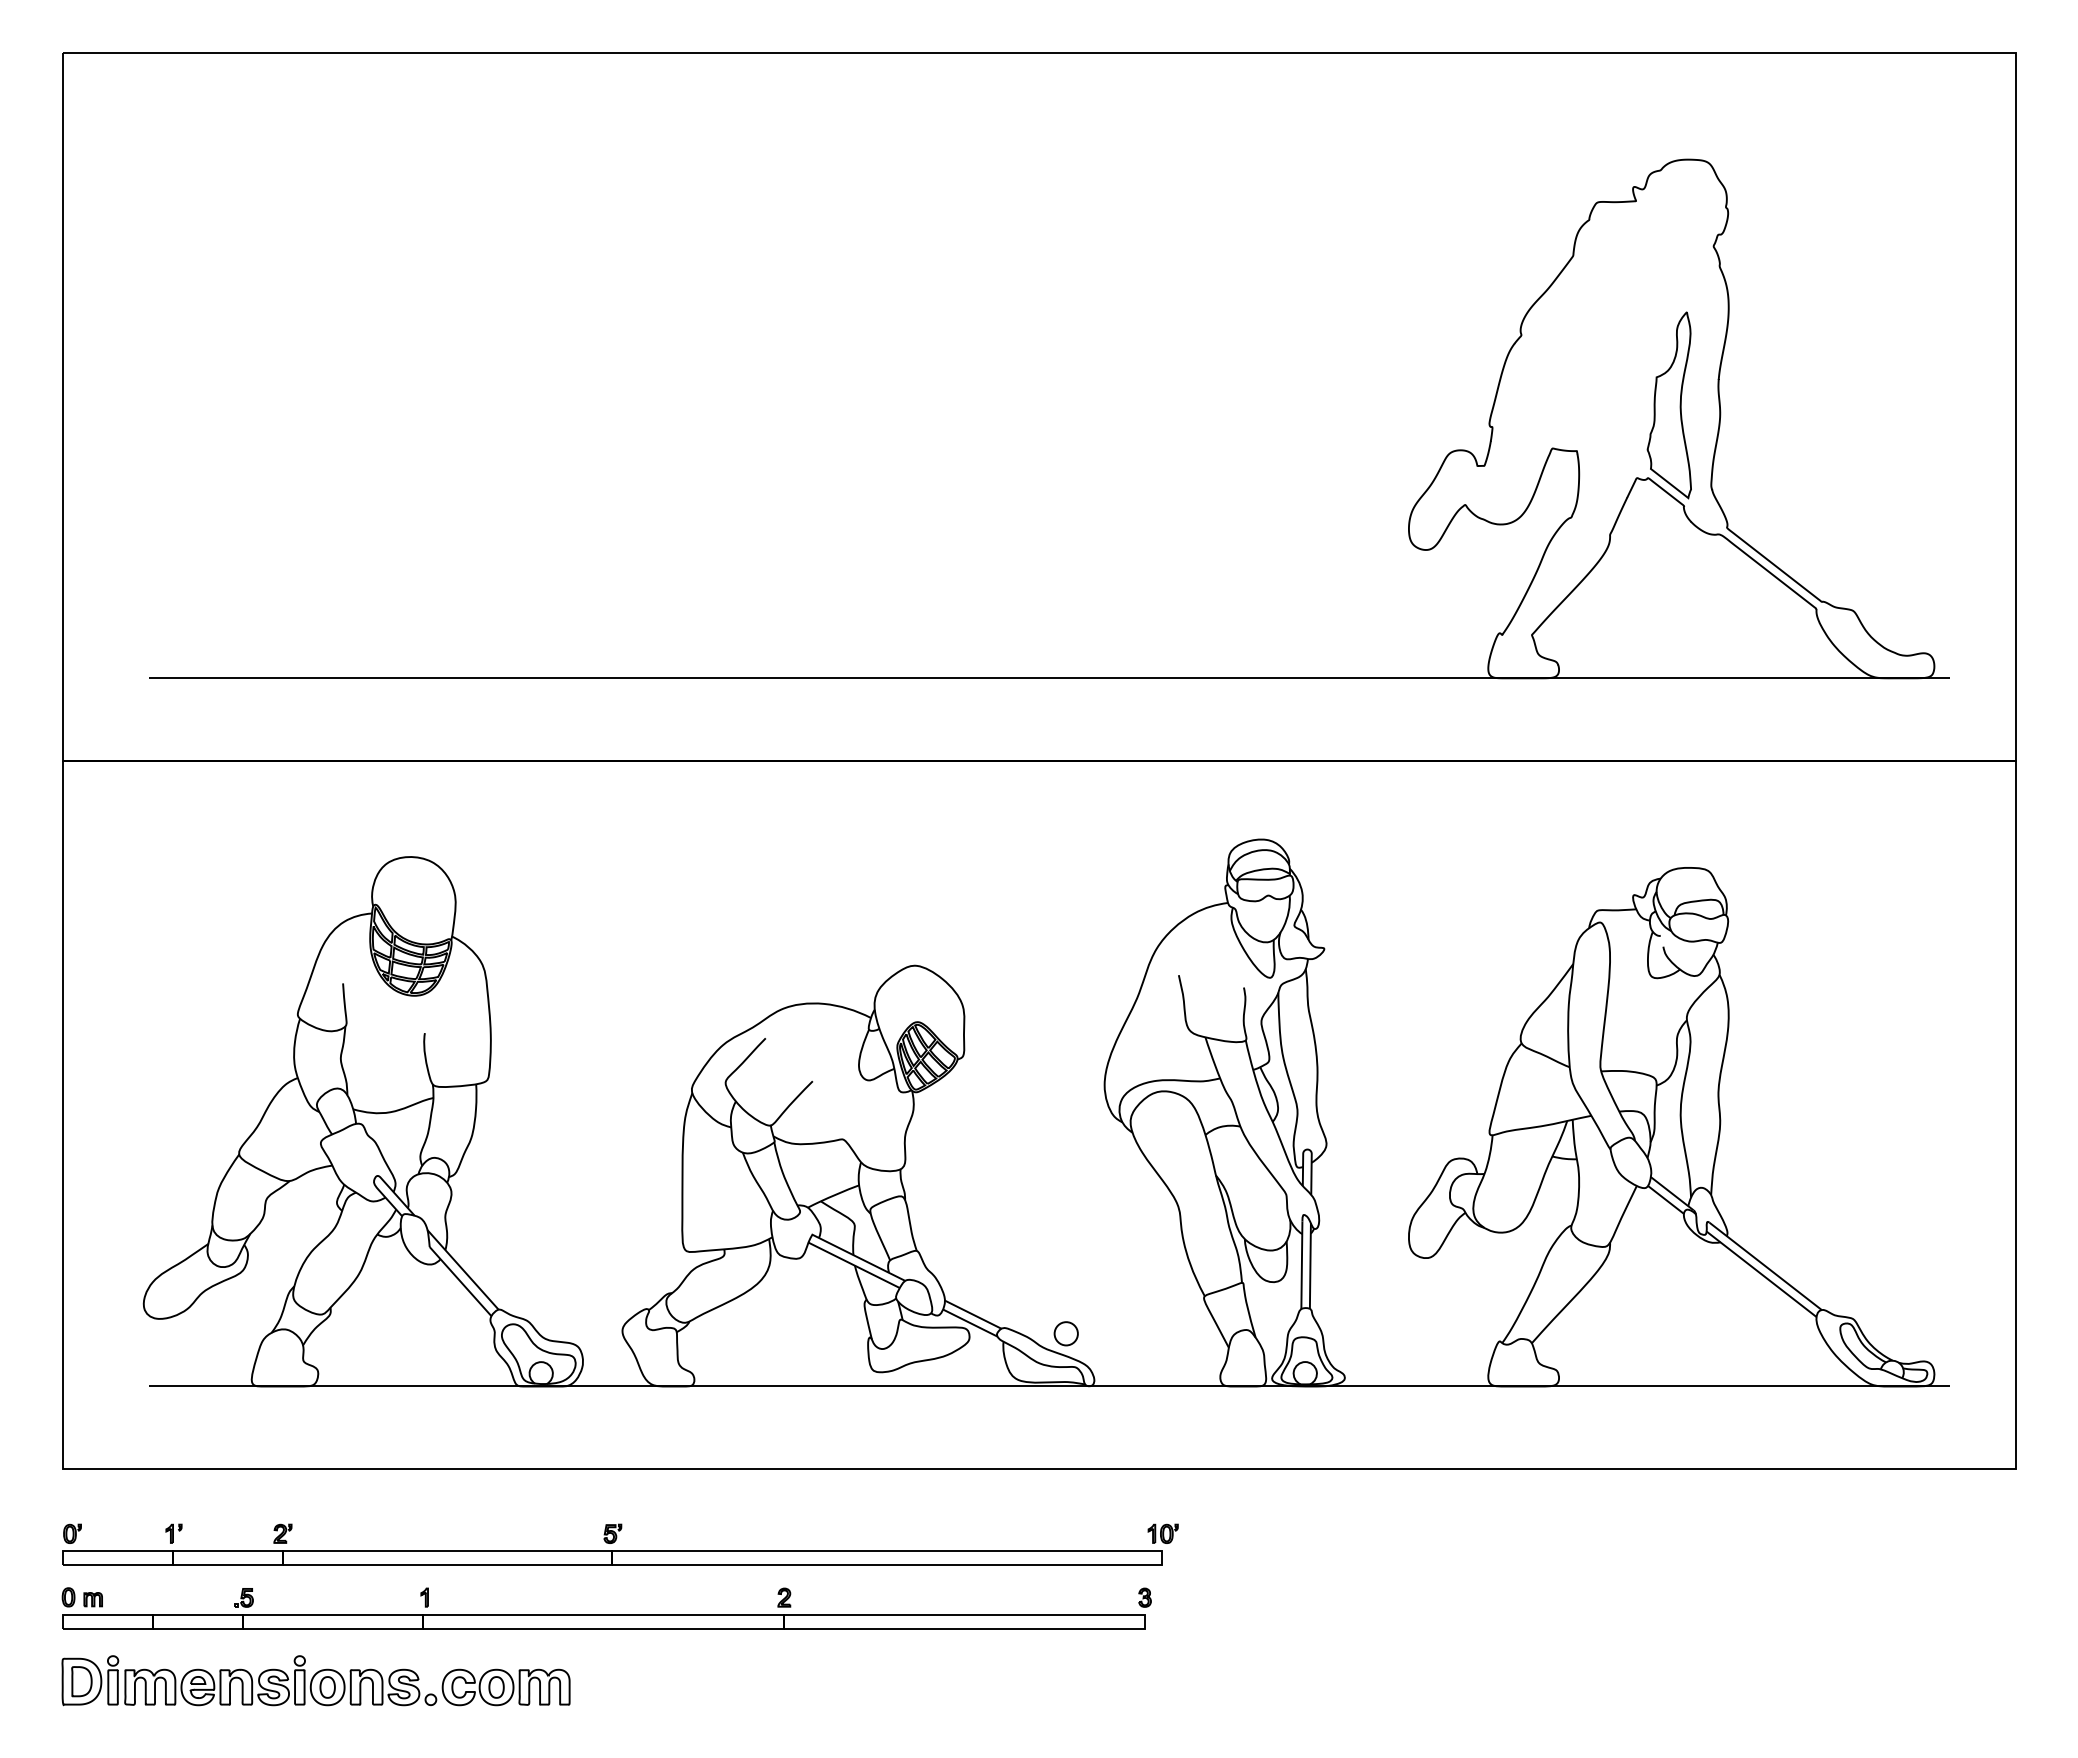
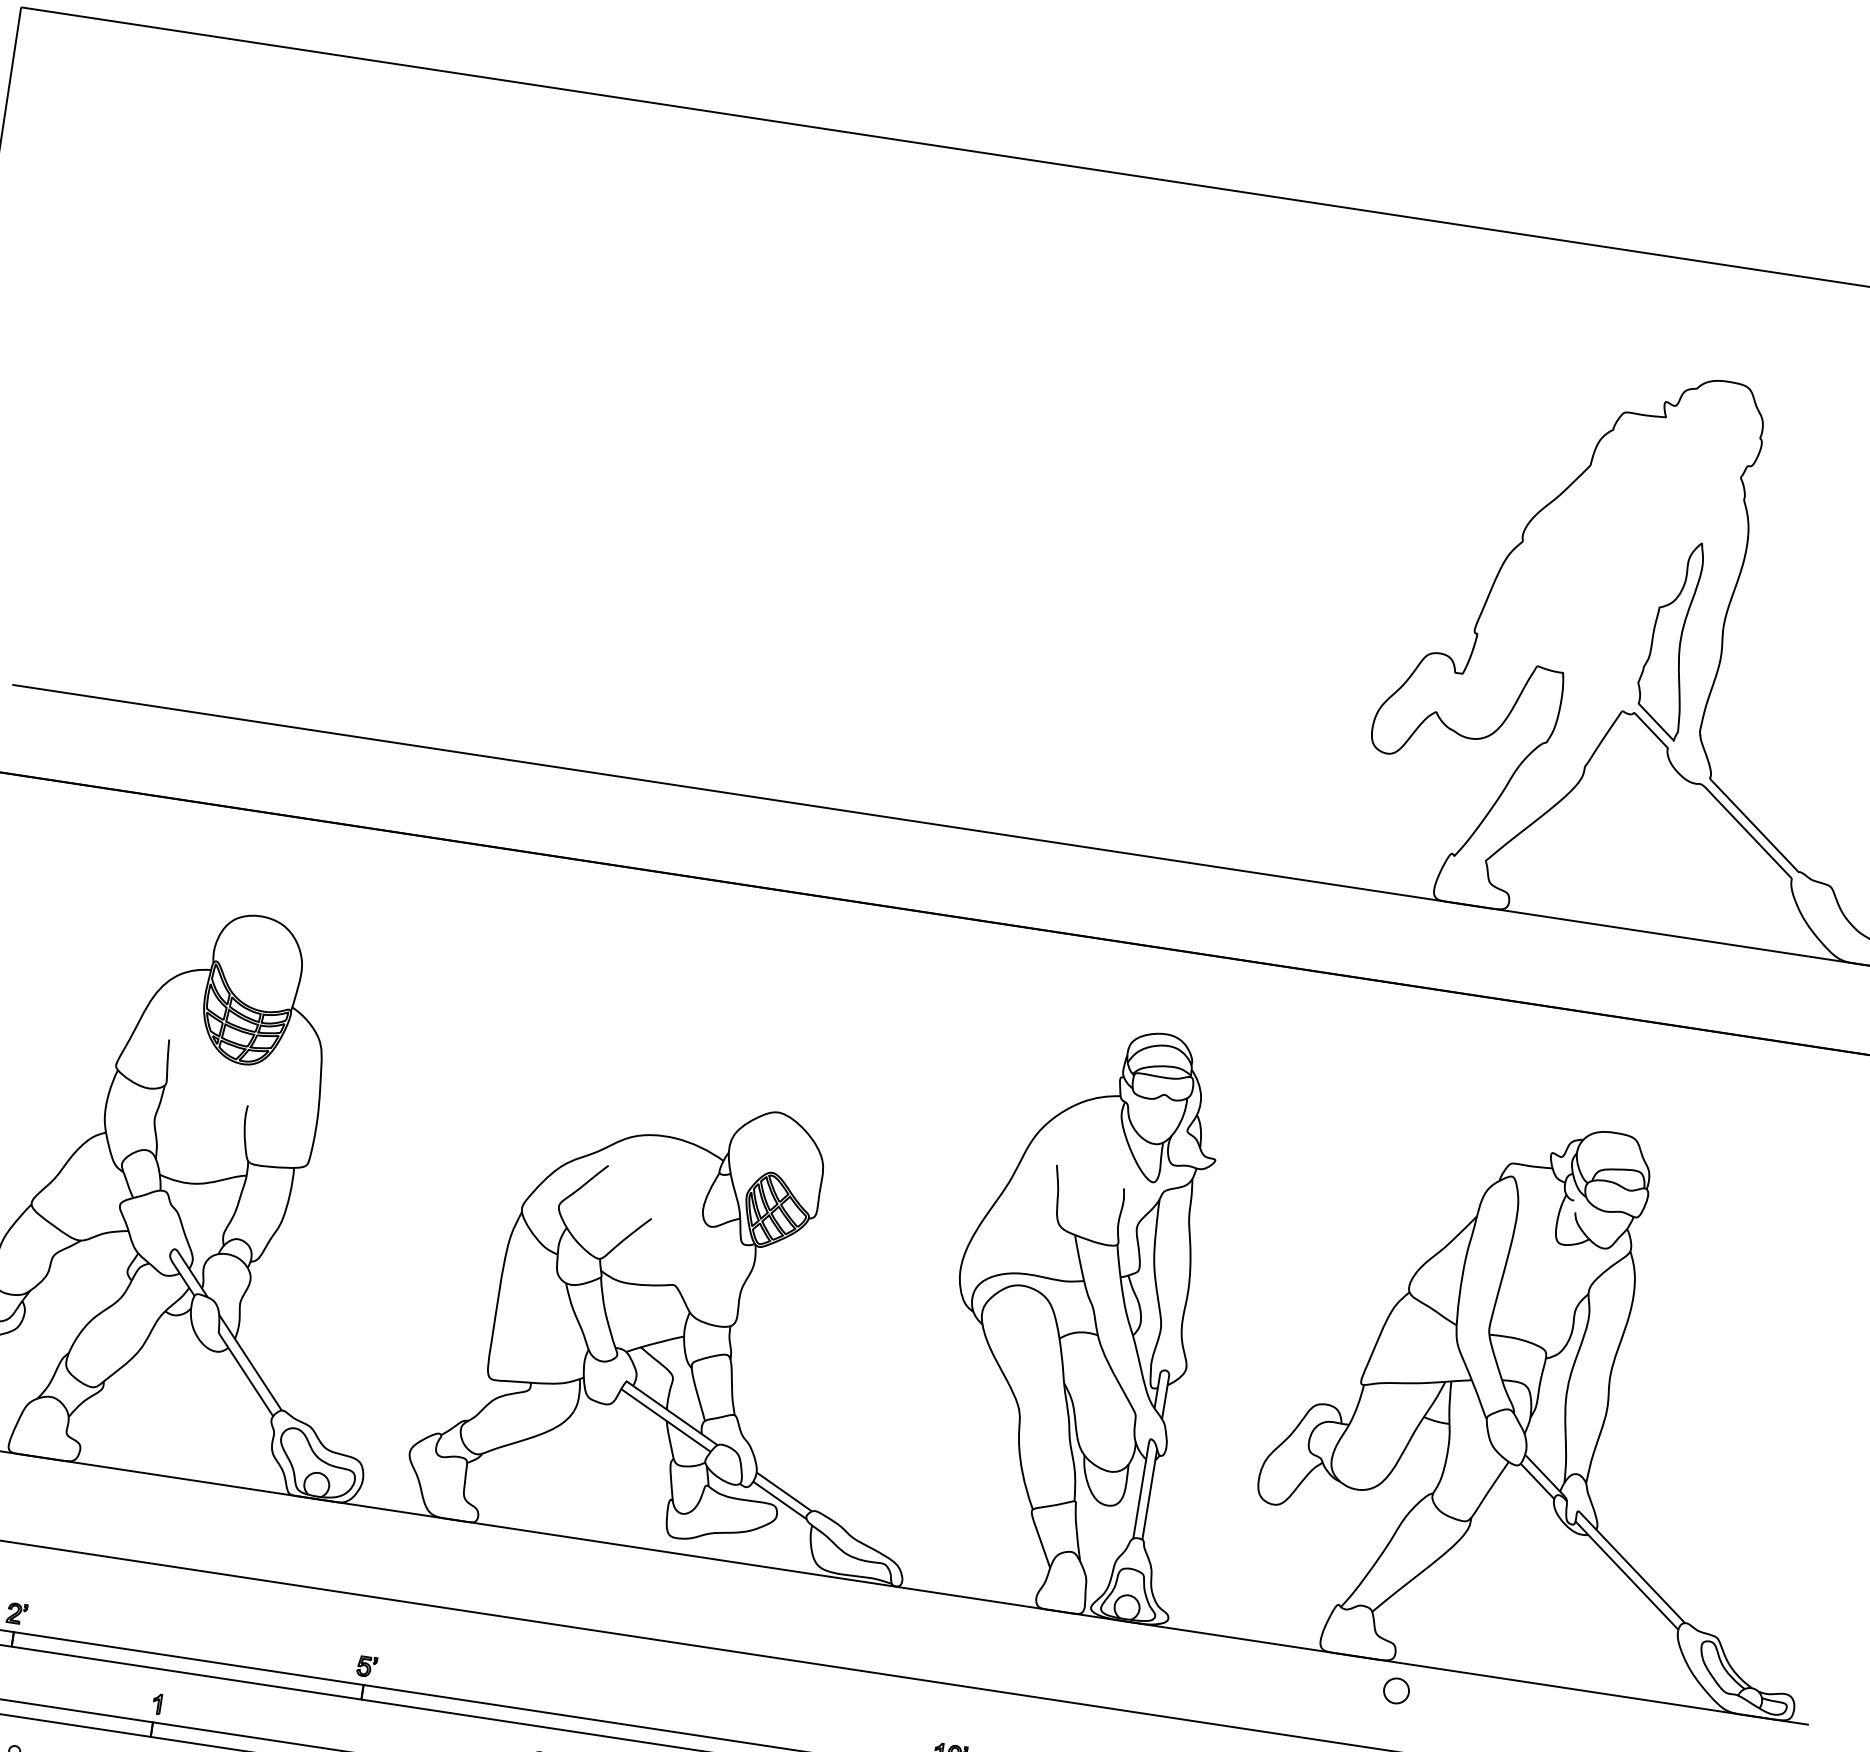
circle: (1065, 1333) -> (1395, 1690), moved

